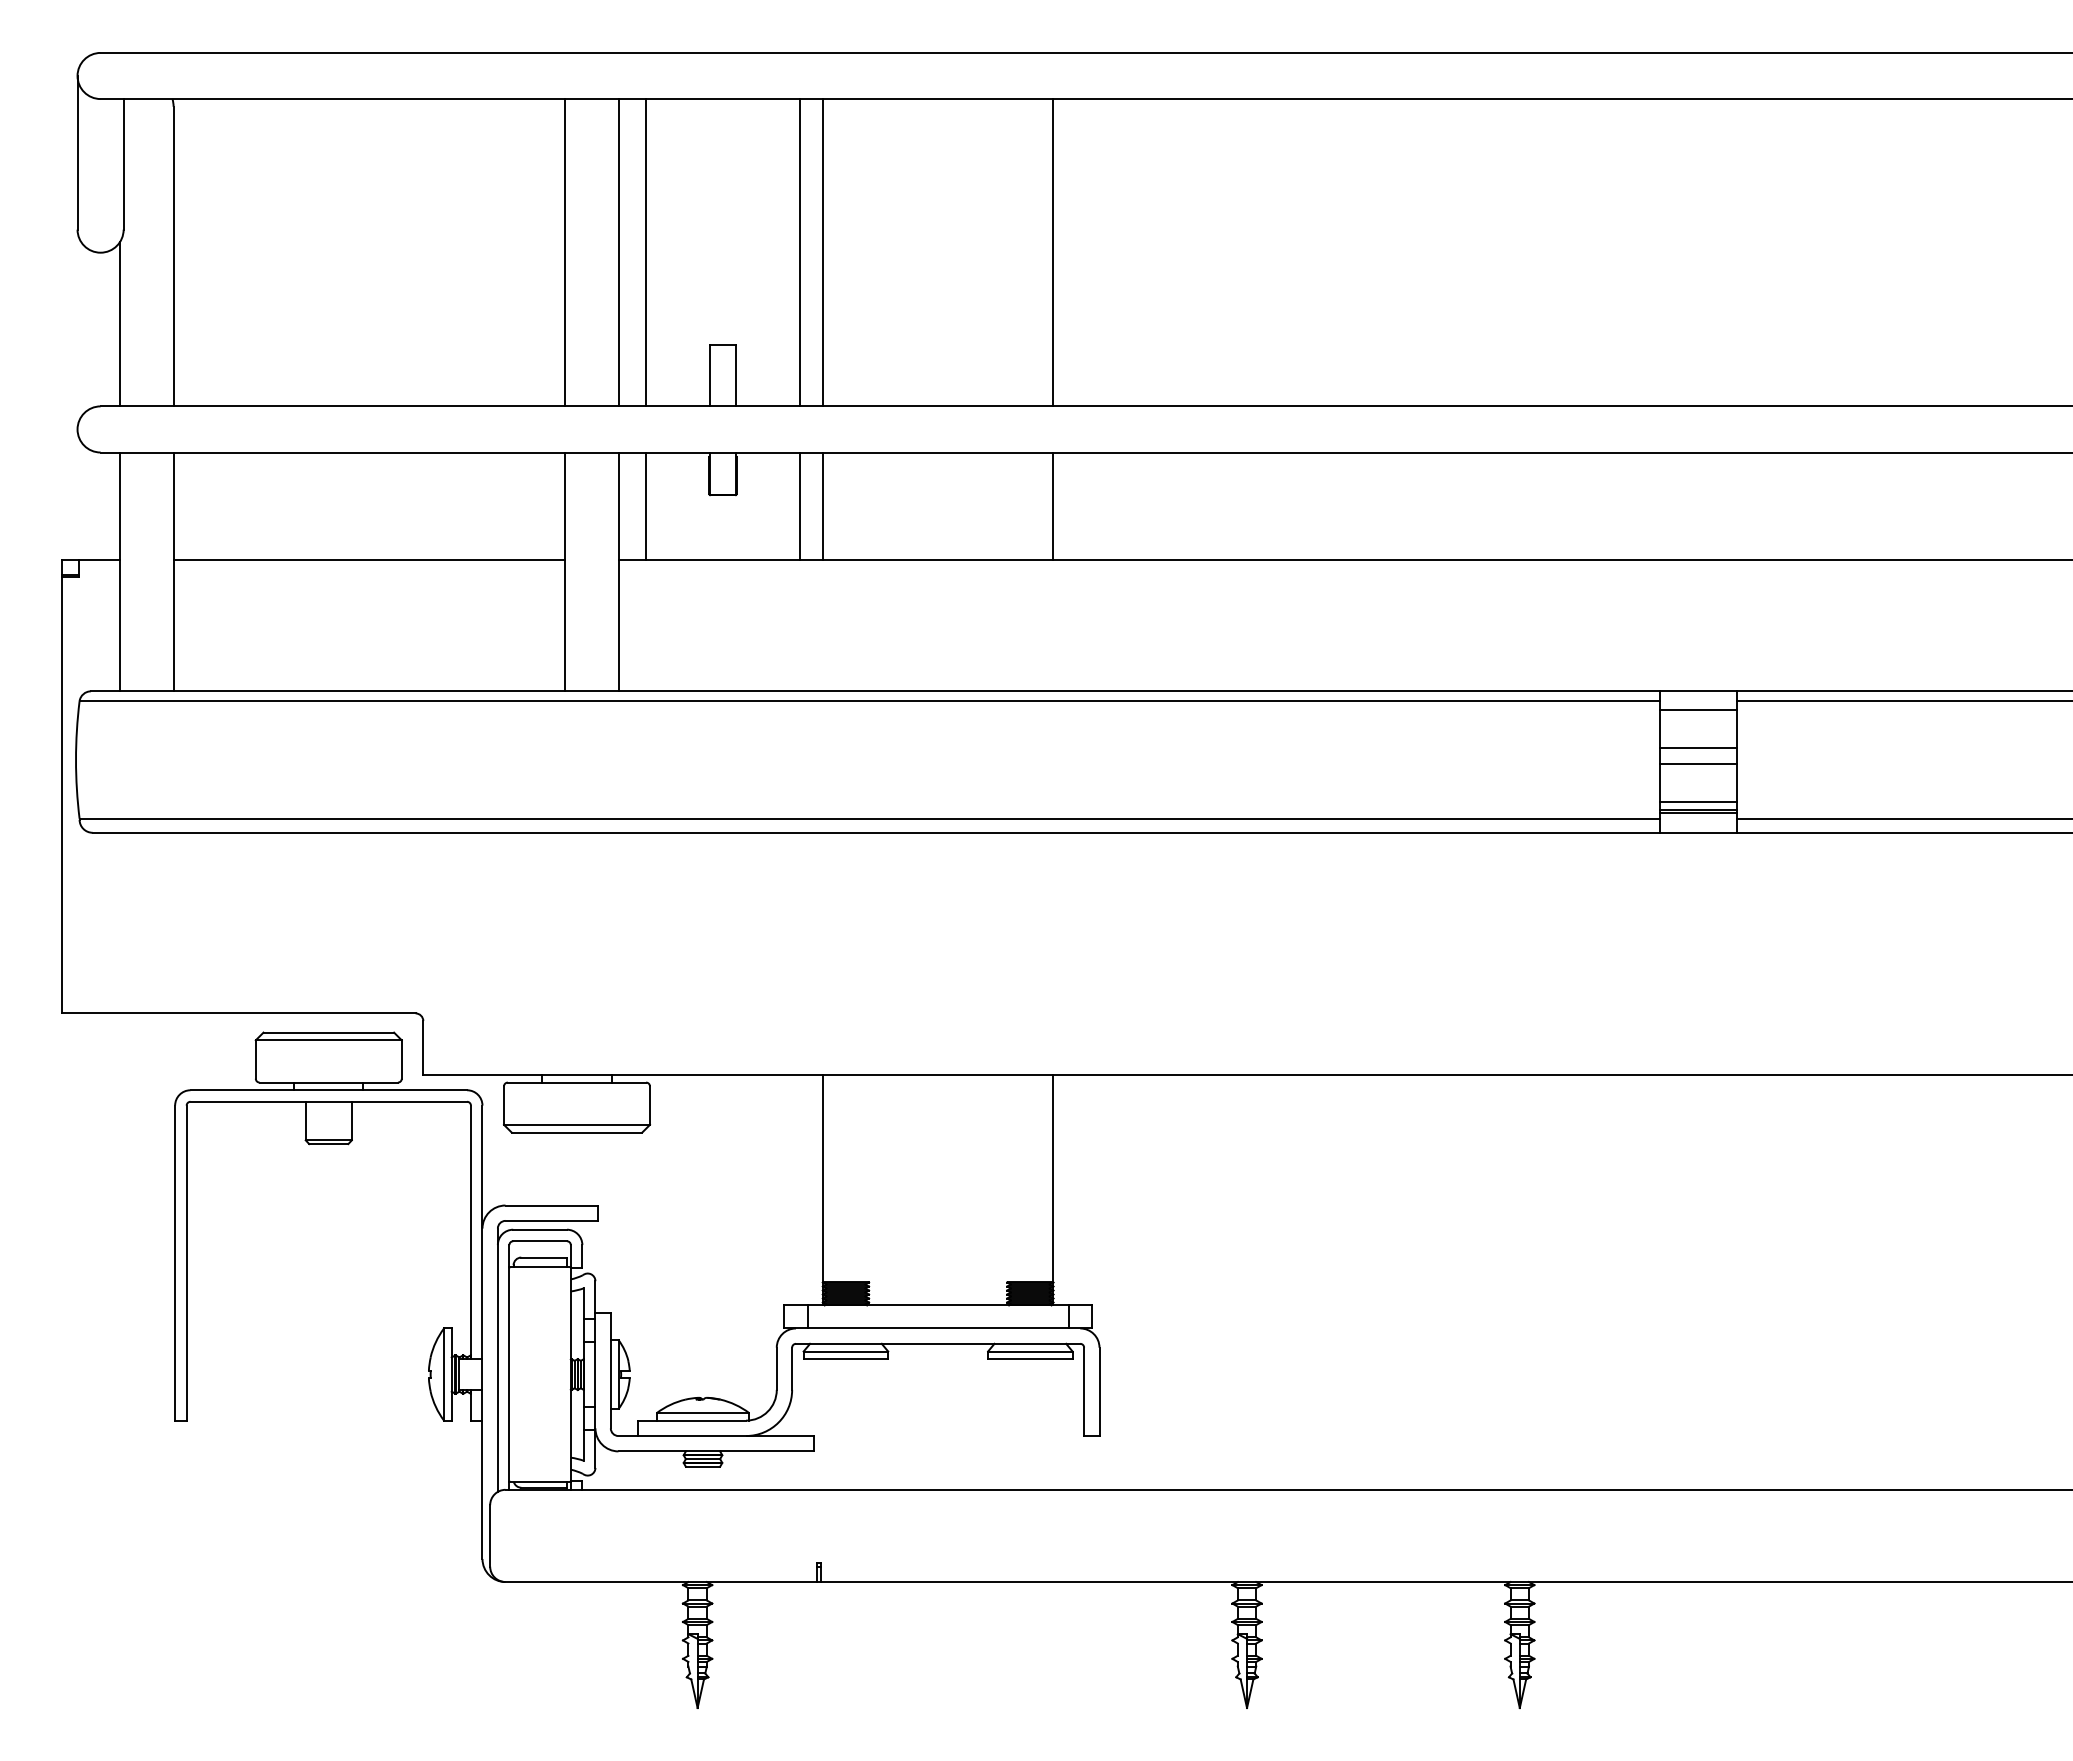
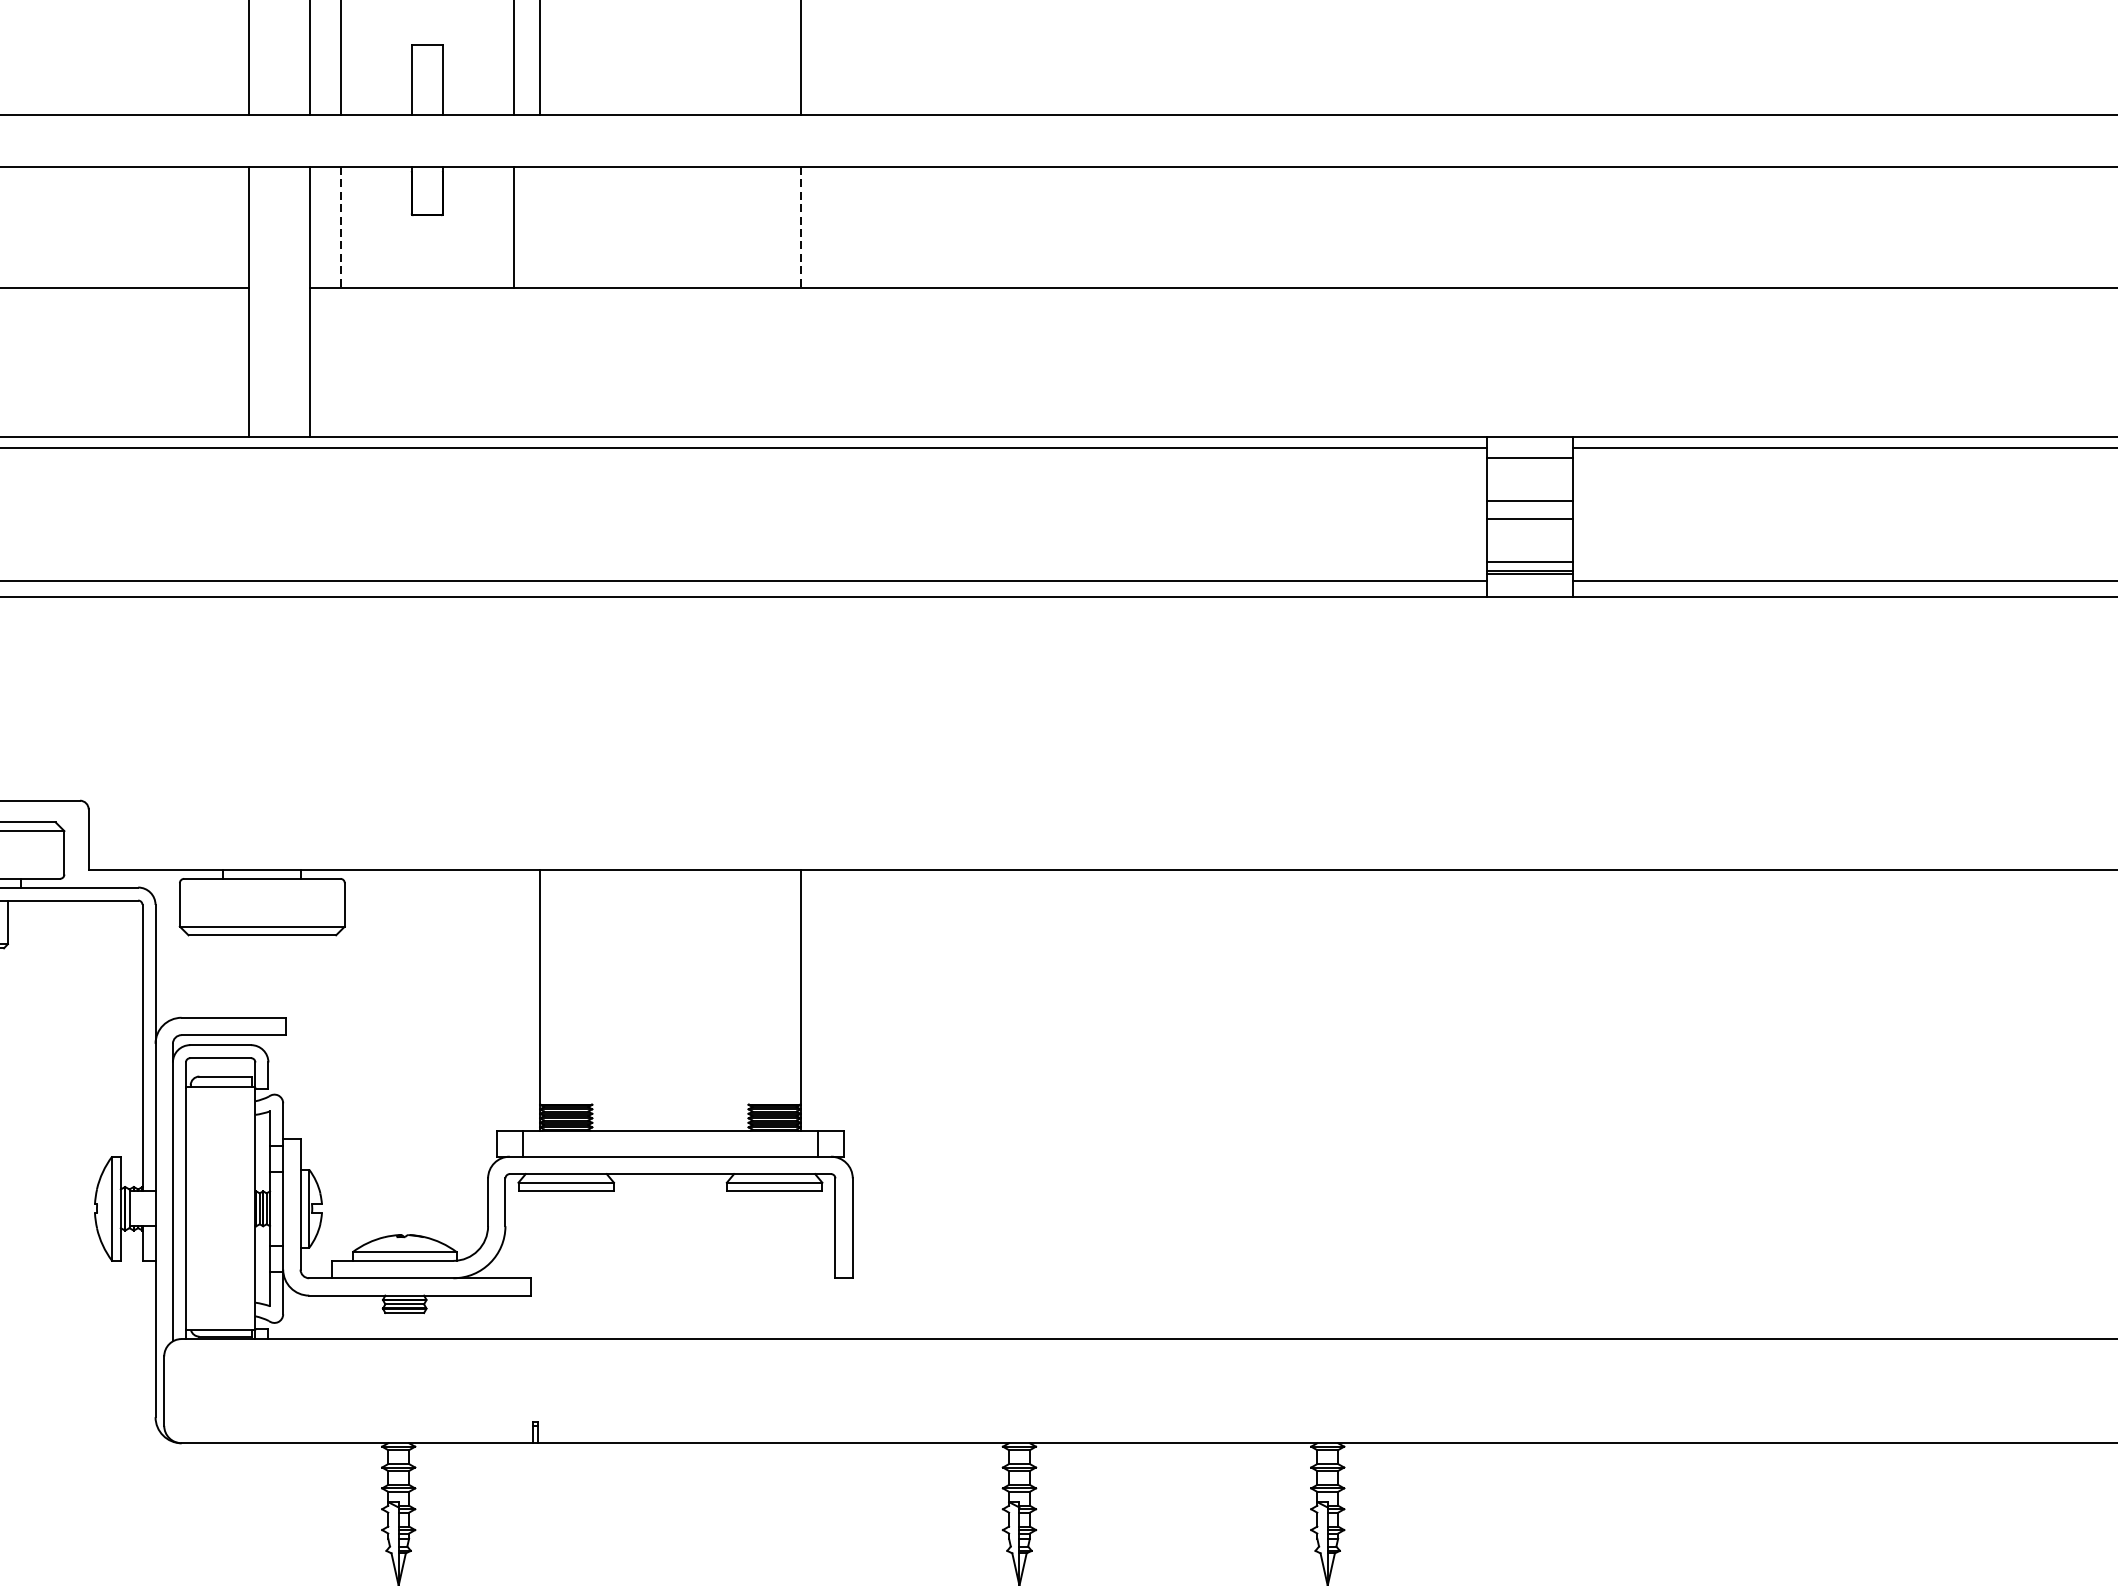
line: (646, 506) -> (340, 227), solid -> dashed
line: (822, 506) -> (539, 227), removed
line: (1053, 506) -> (800, 227), solid -> dashed

